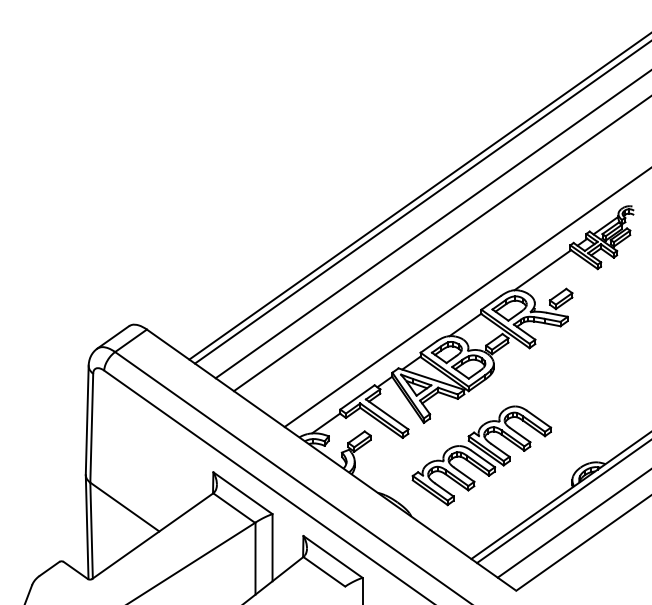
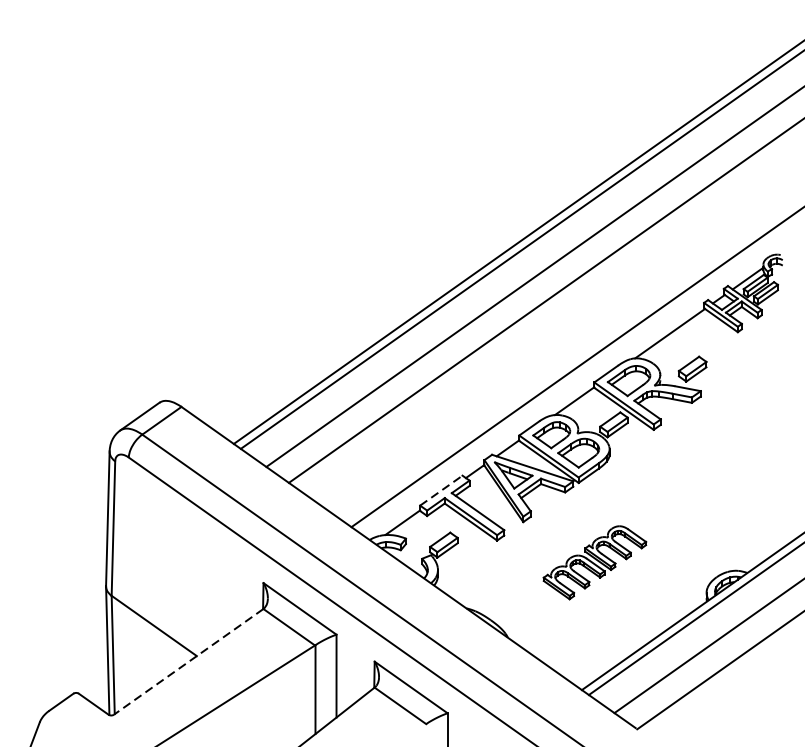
line: (357, 397) -> (441, 490), solid -> dashed
part: (481, 455) -> (594, 562), size x0.6
line: (152, 536) -> (188, 662), solid -> dashed

